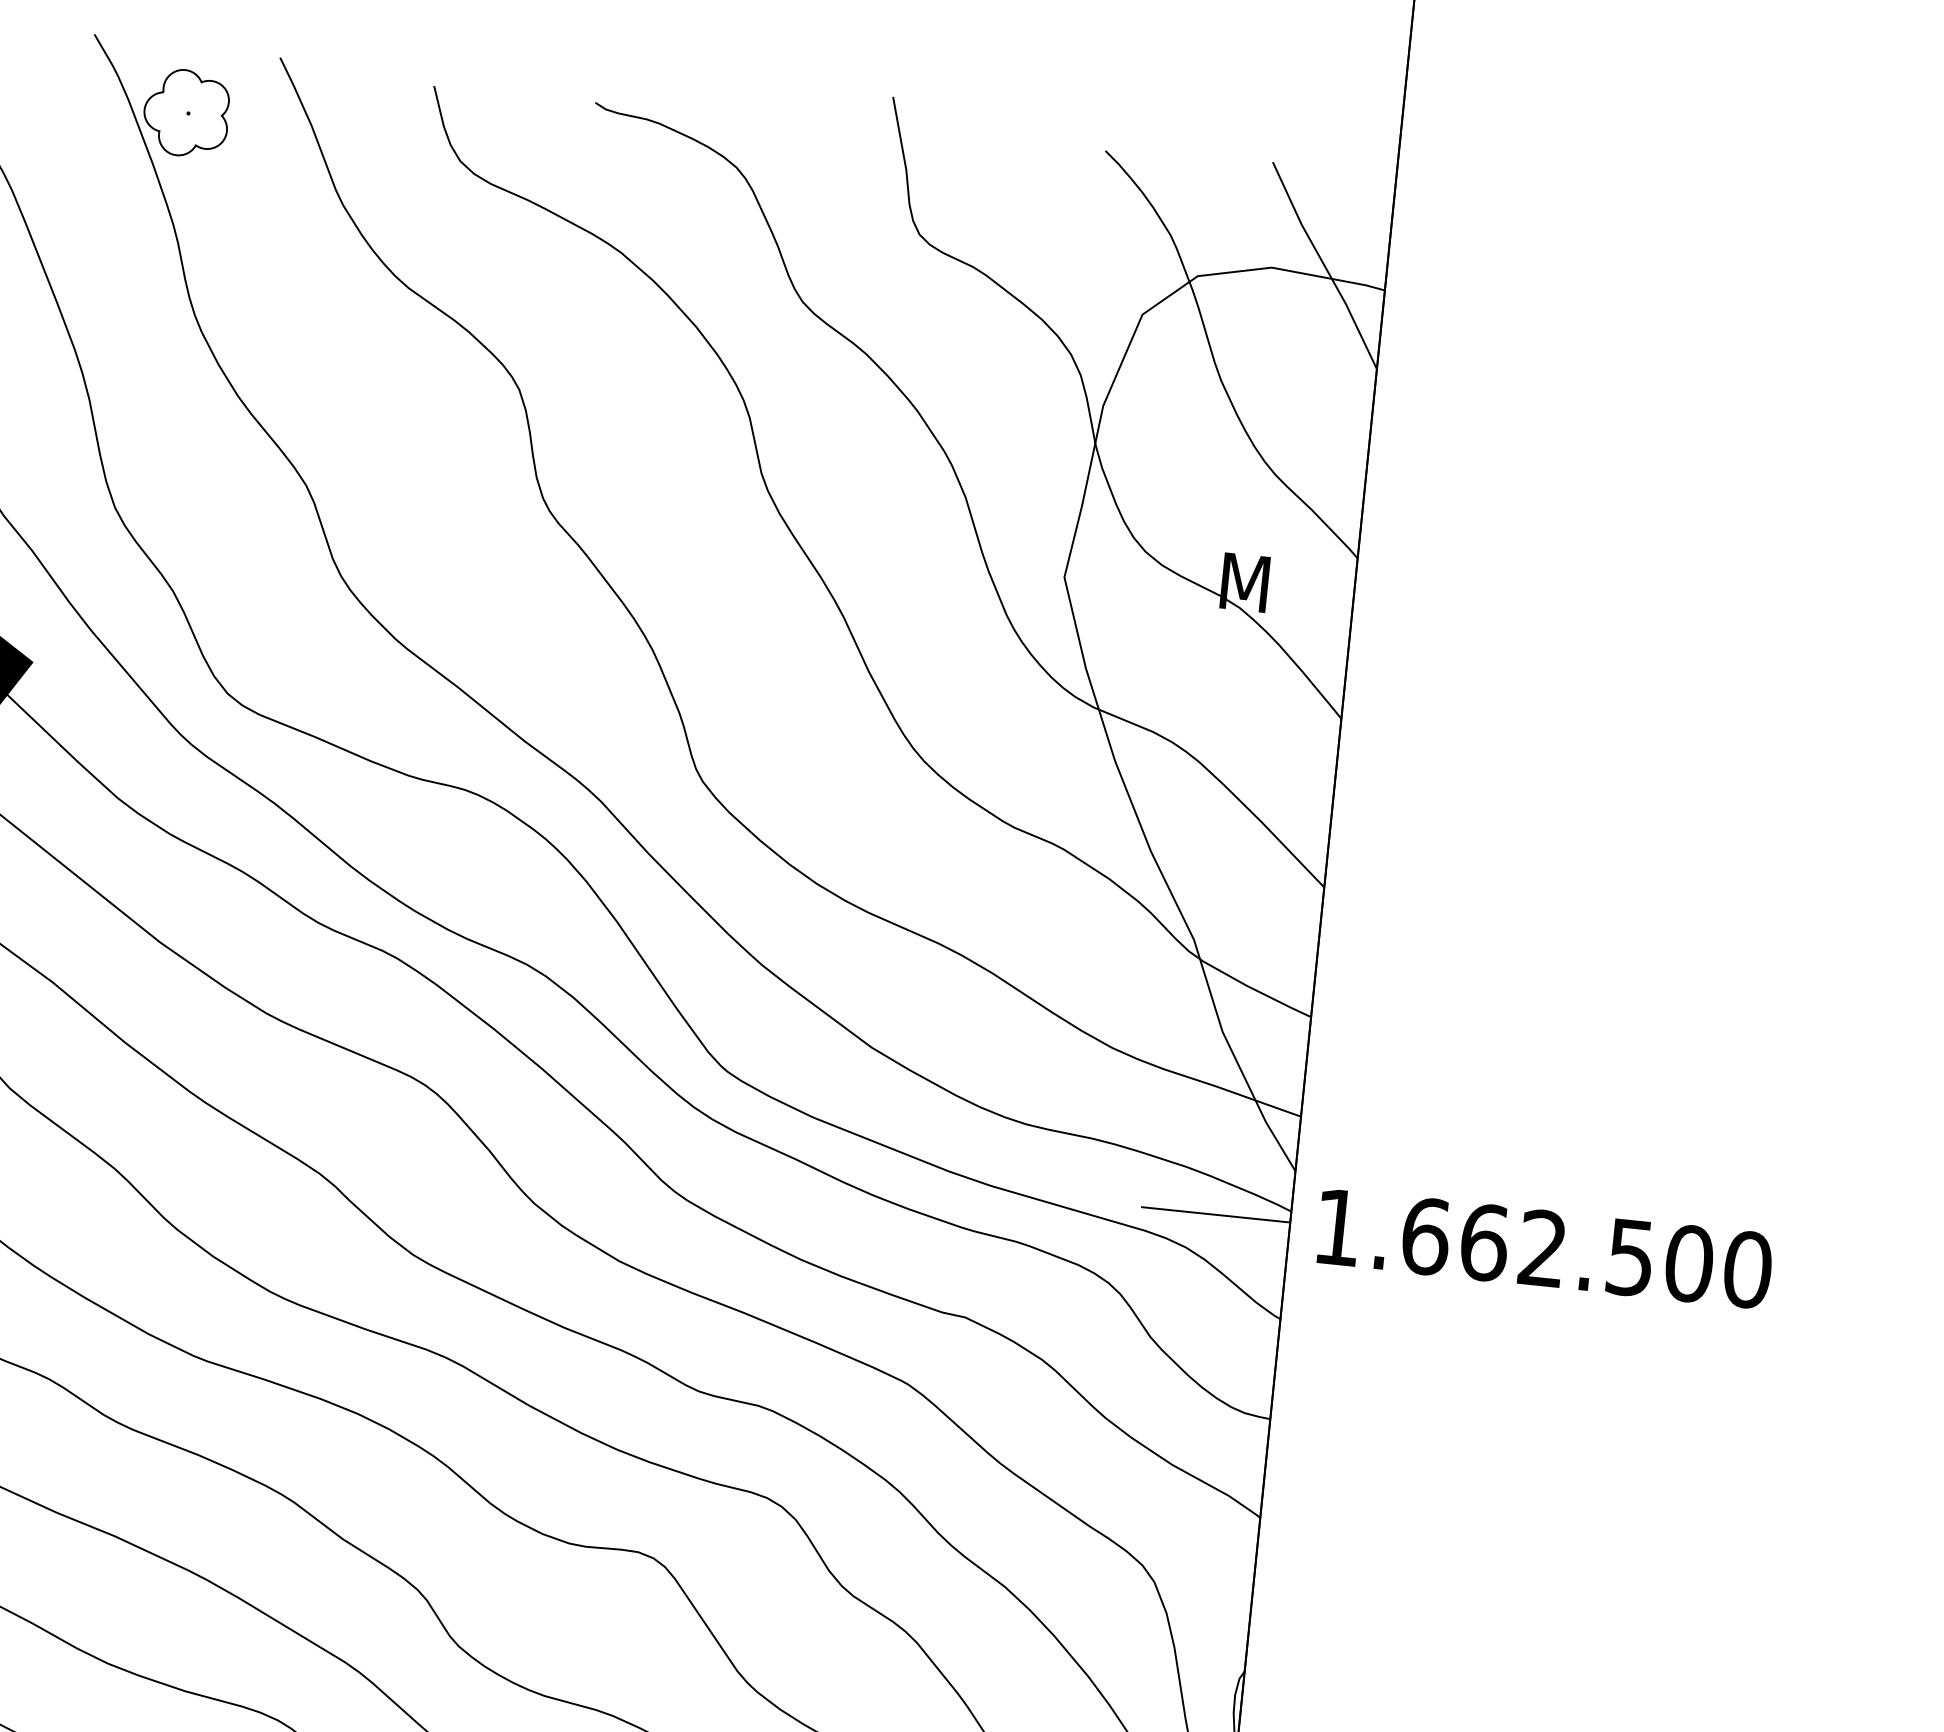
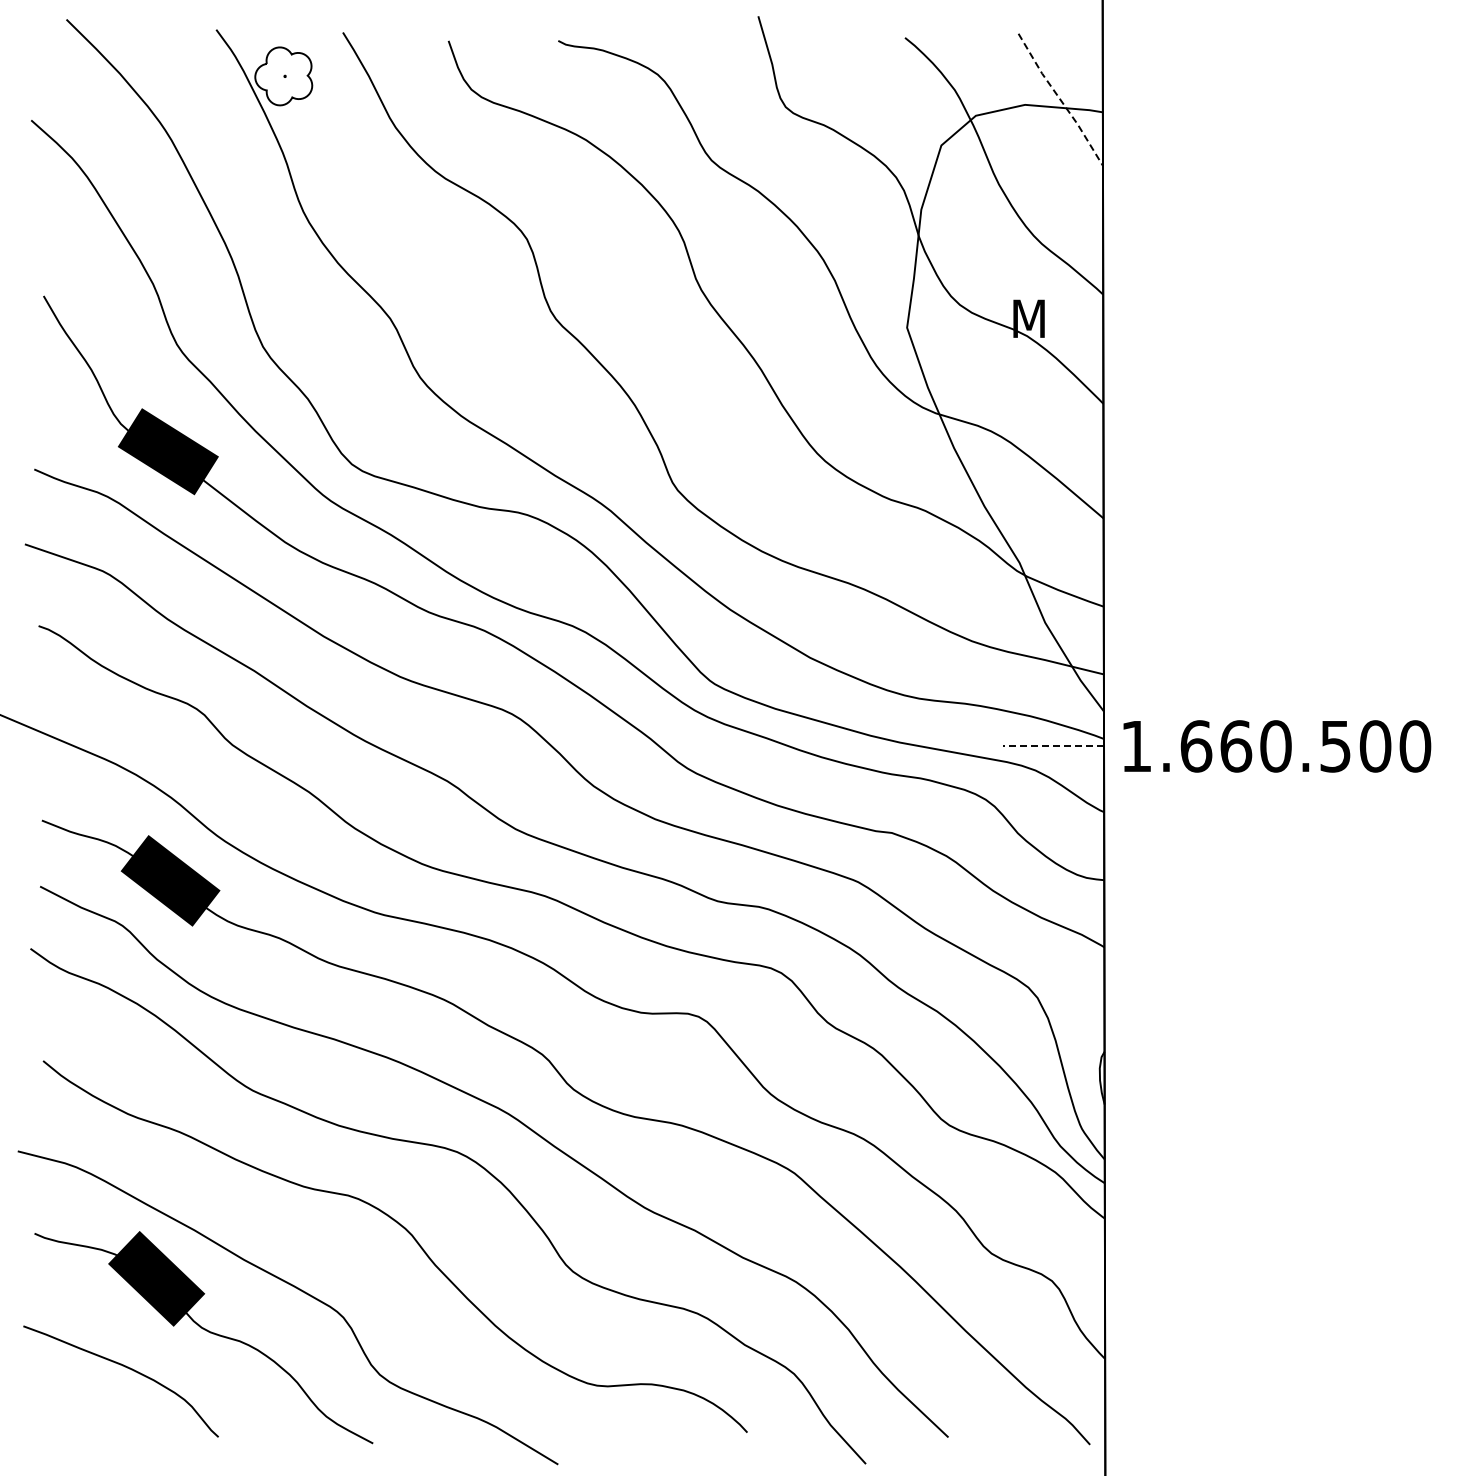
line: (1324, 265) -> (1060, 99), solid -> dashed
line: (1215, 1214) -> (1053, 746), solid -> dashed
text: (1542, 1248) -> (1275, 746), 1.662.500 -> 1.660.500

